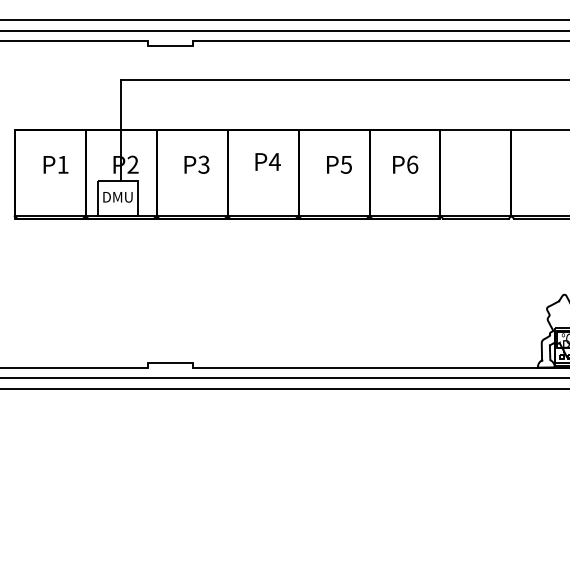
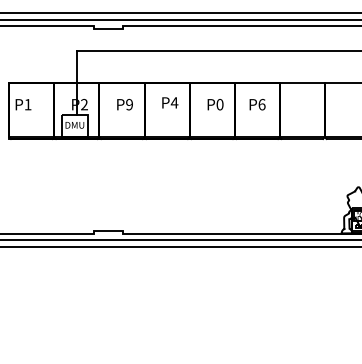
text: (55, 164) -> (23, 104), moved
text: (203, 164) -> (129, 104), P3 -> P9
text: (345, 164) -> (219, 104), P5 -> P0

